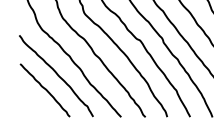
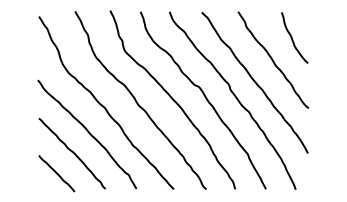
line: (33, 105) -> (56, 173), added

